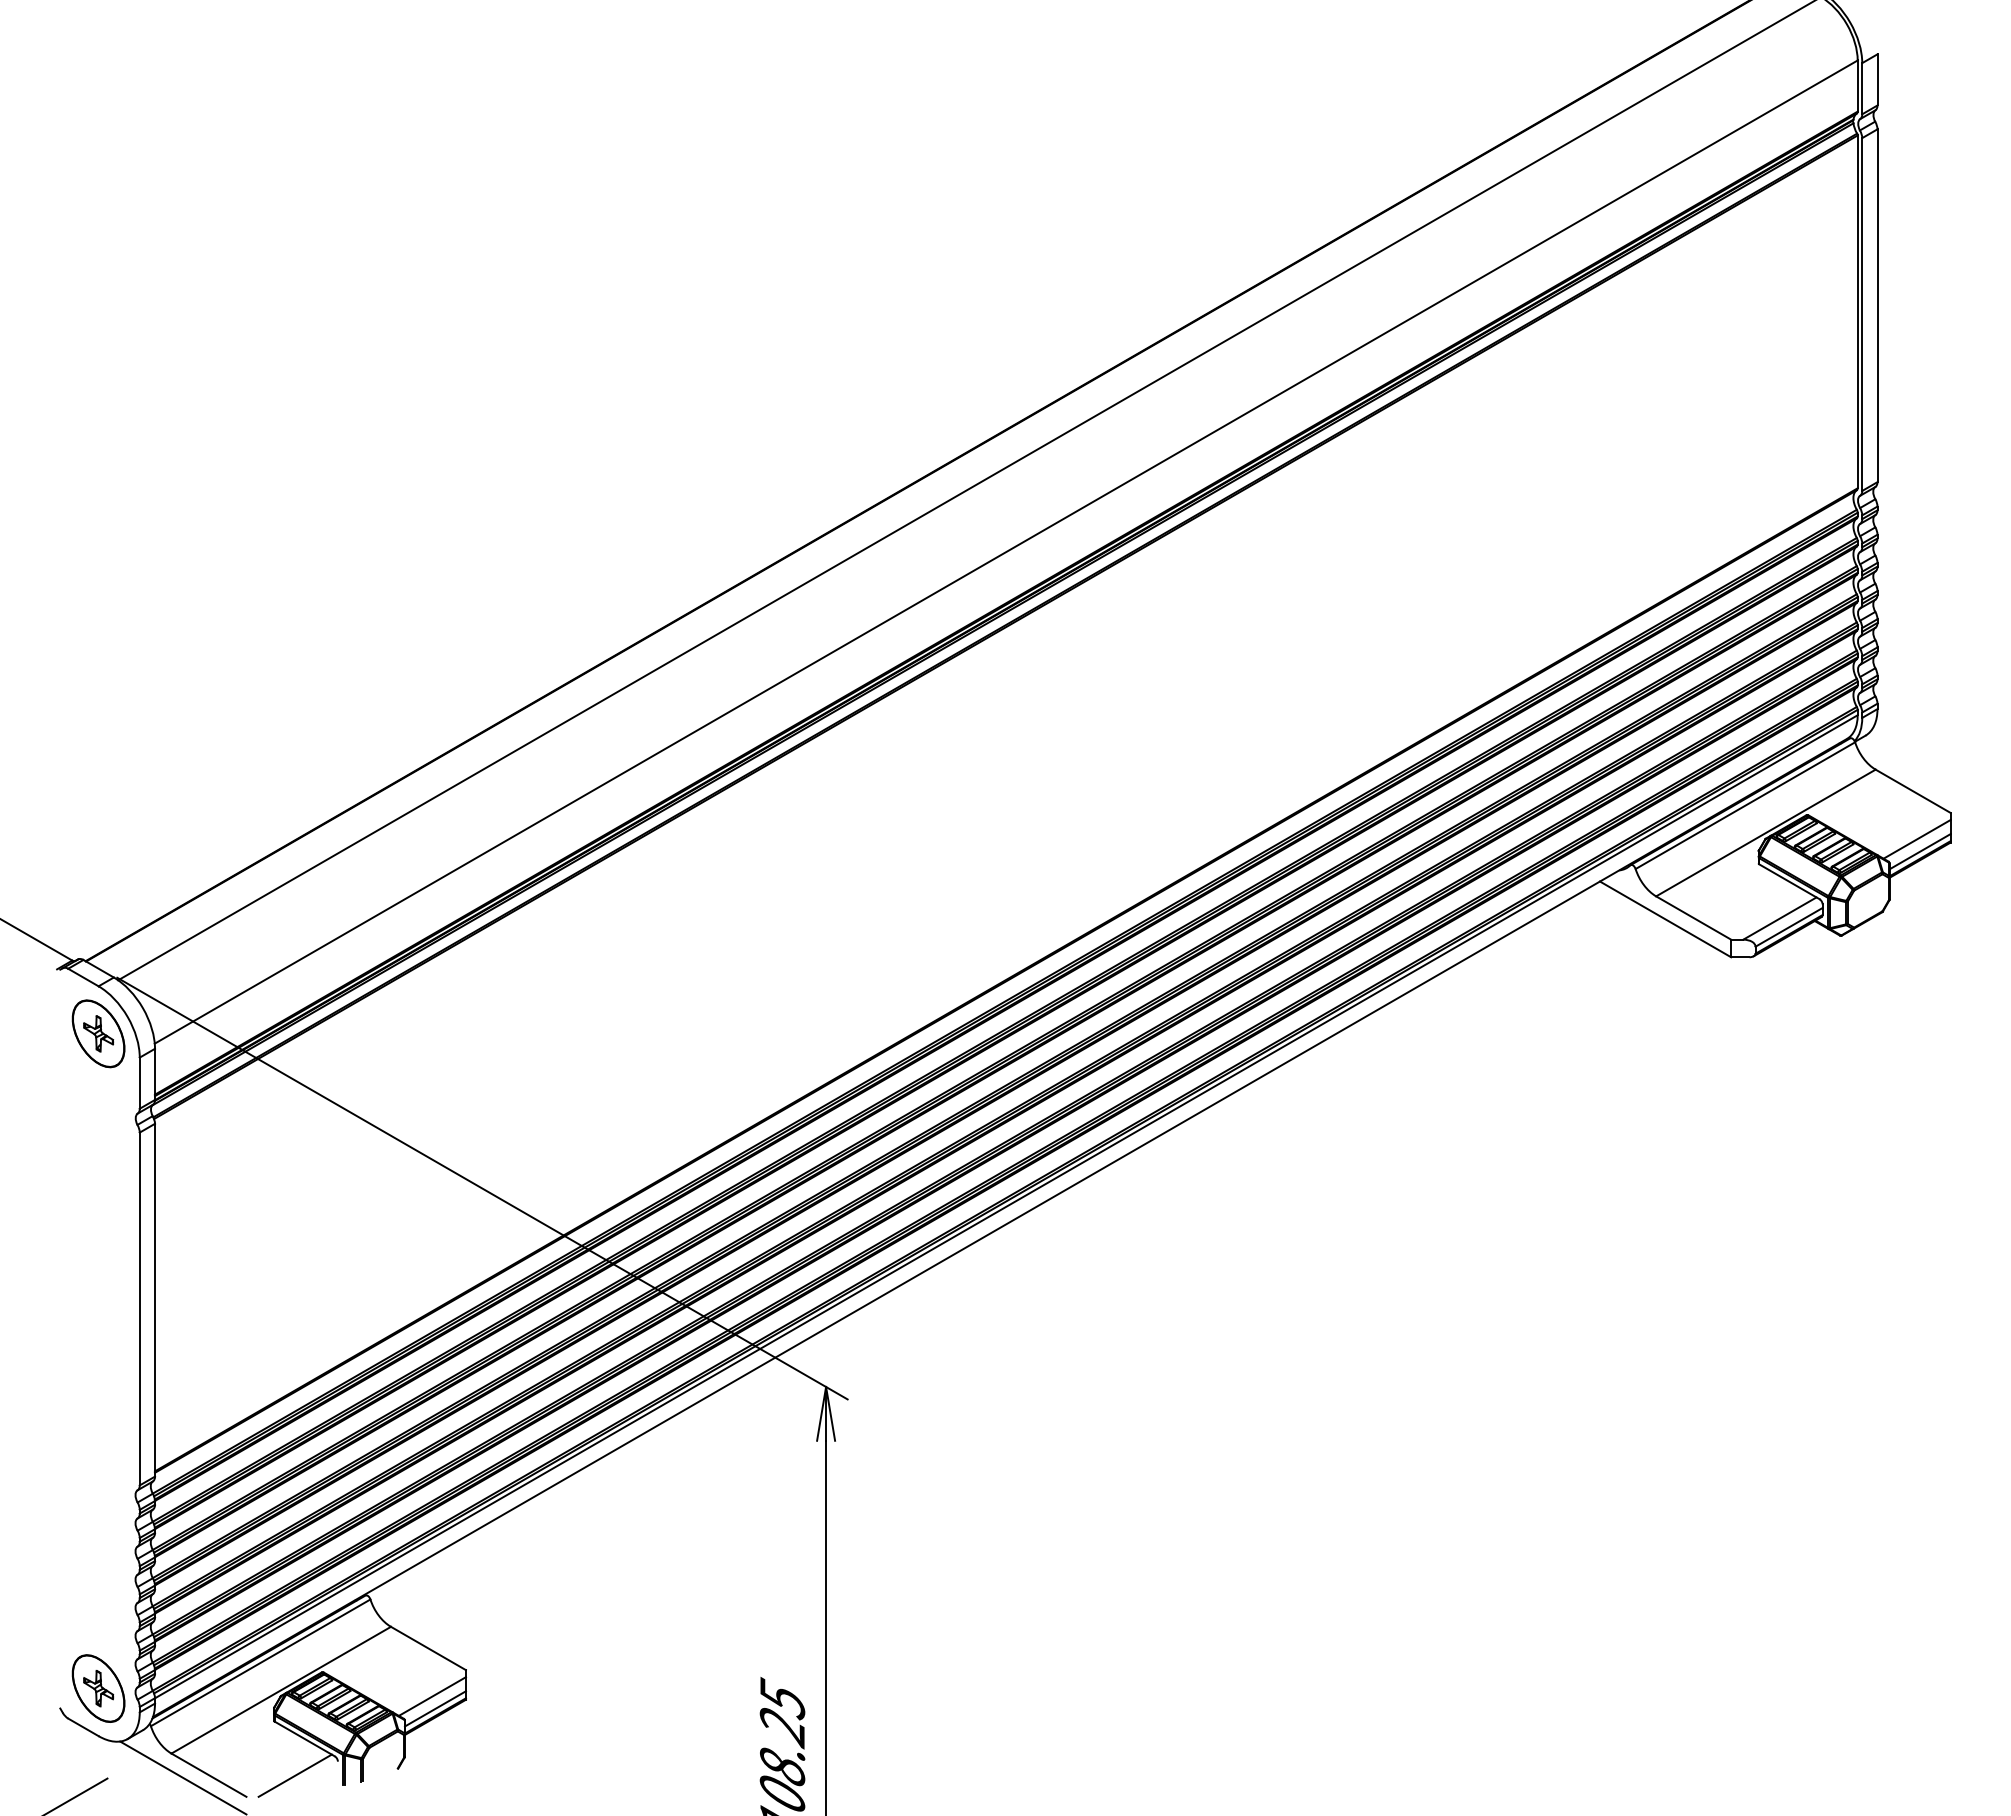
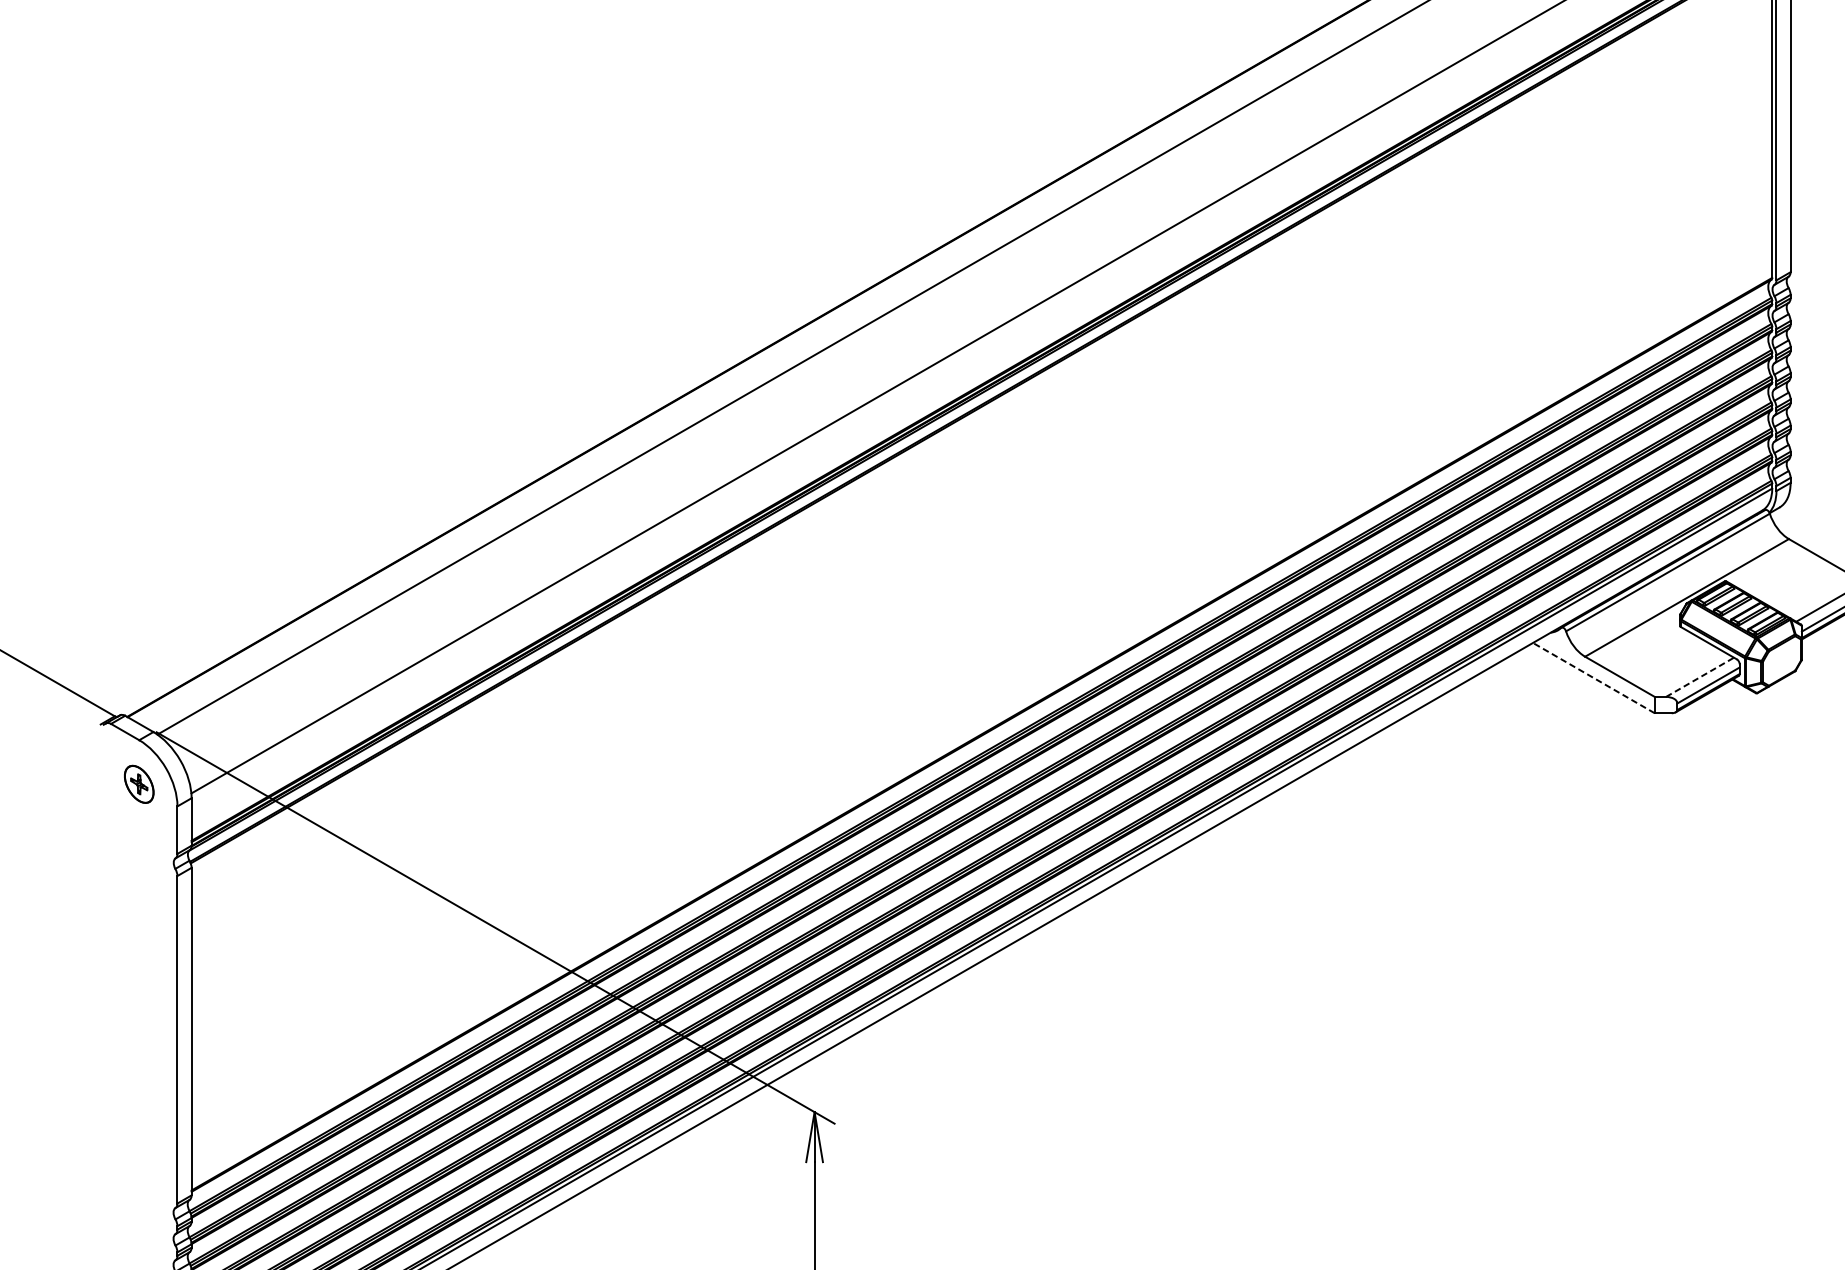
line: (1780, 918) -> (1700, 677), solid -> dashed
line: (1665, 919) -> (1593, 678), solid -> dashed
part: (98, 1033) -> (139, 784), size x0.6

